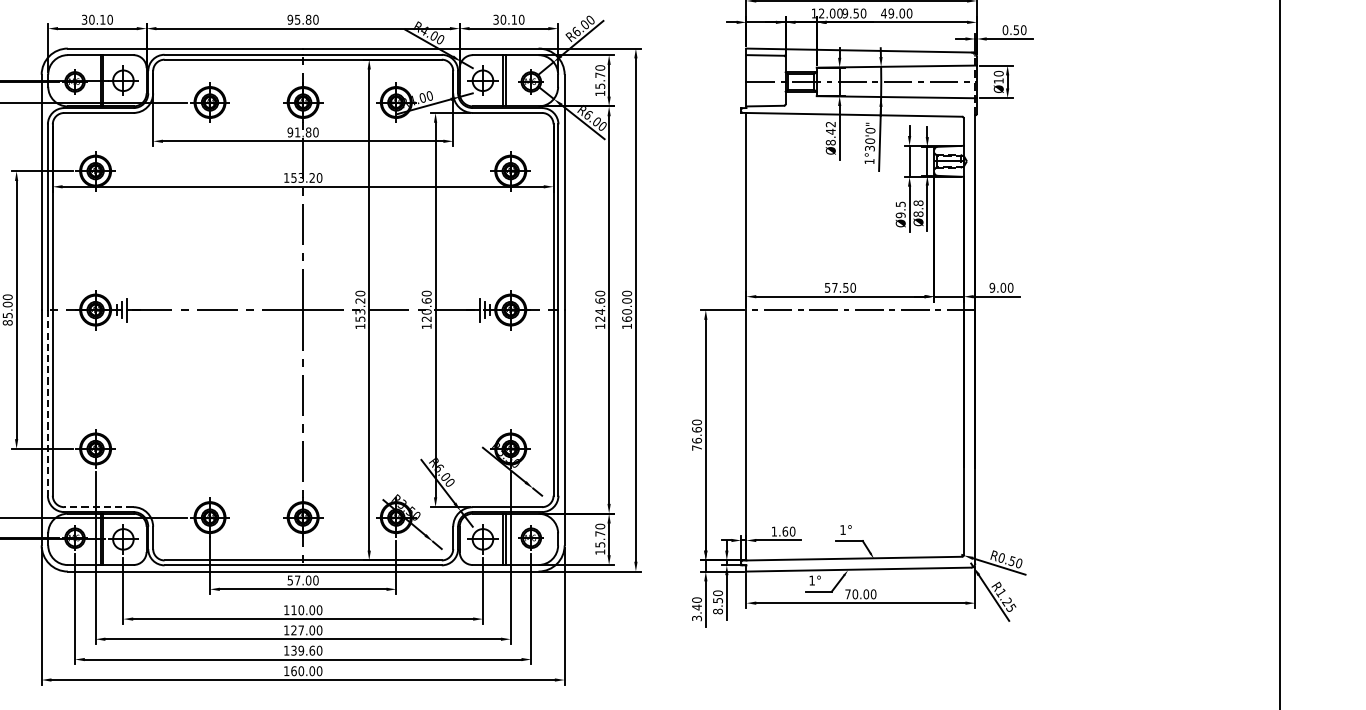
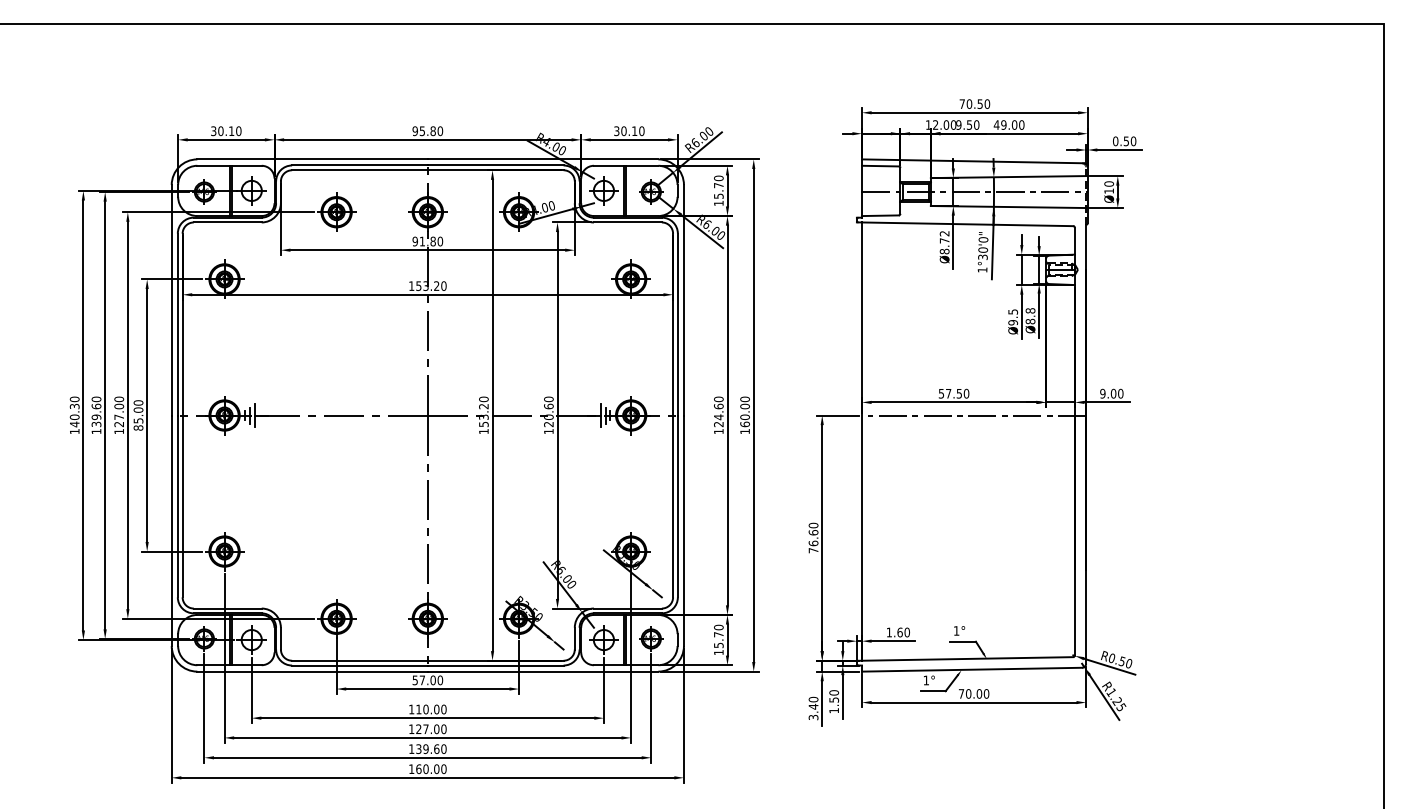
text: (830, 131) -> (944, 240), Ø8.42 -> Ø8.72
line: (47, 402) -> (177, 506), dashed -> solid
line: (98, 507) -> (227, 608), dashed -> solid
text: (718, 611) -> (834, 710), 8.50 -> 1.50

